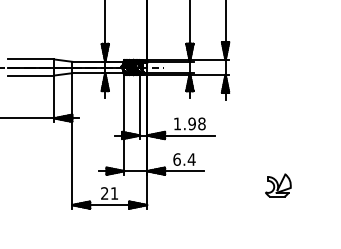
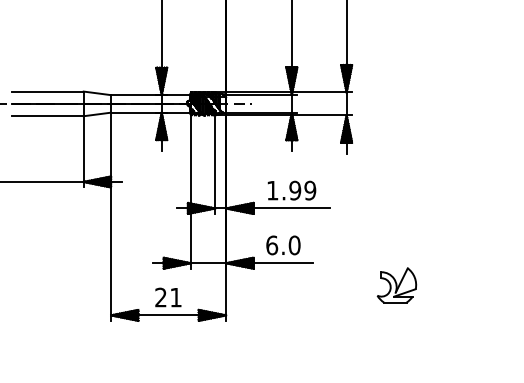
text: (201, 123) -> (309, 189), 1.98 -> 1.99
text: (191, 159) -> (294, 245), 6.4 -> 6.0
part: (278, 185) -> (397, 285), moved

